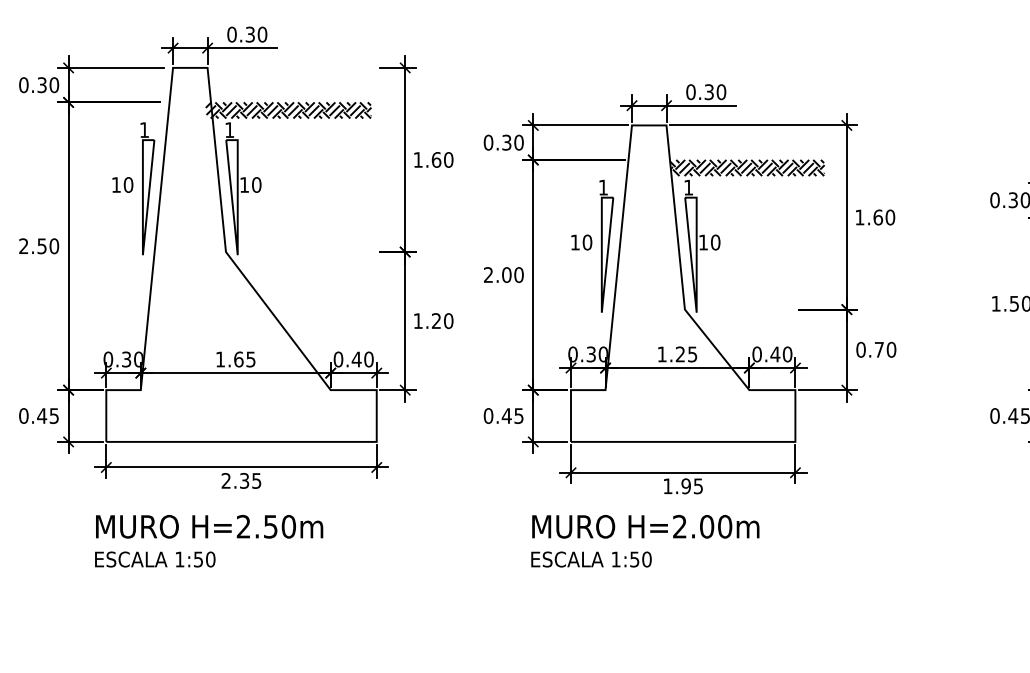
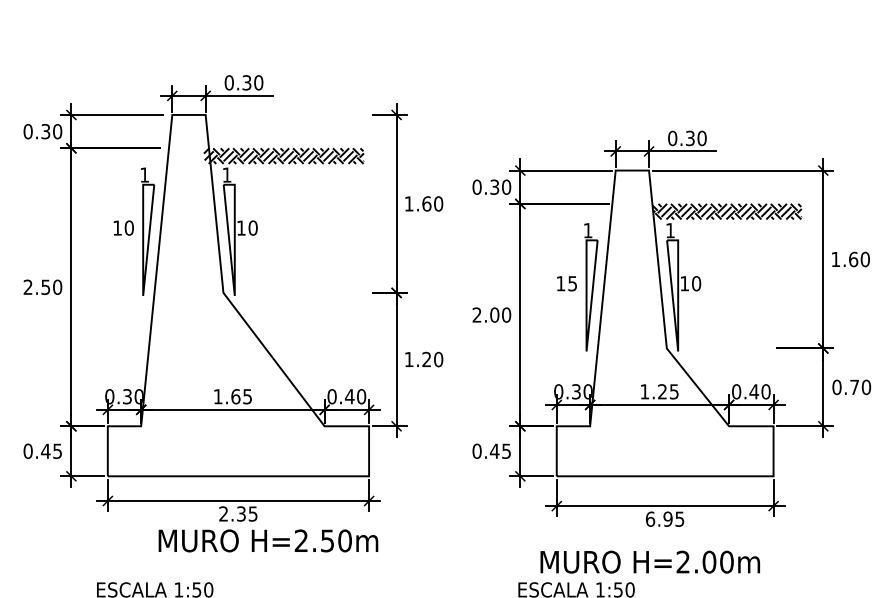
text: (587, 242) -> (572, 283), 10 -> 15
text: (667, 486) -> (649, 519), 1.95 -> 6.95
text: (209, 526) -> (268, 540), moved
text: (645, 526) -> (649, 561), moved

